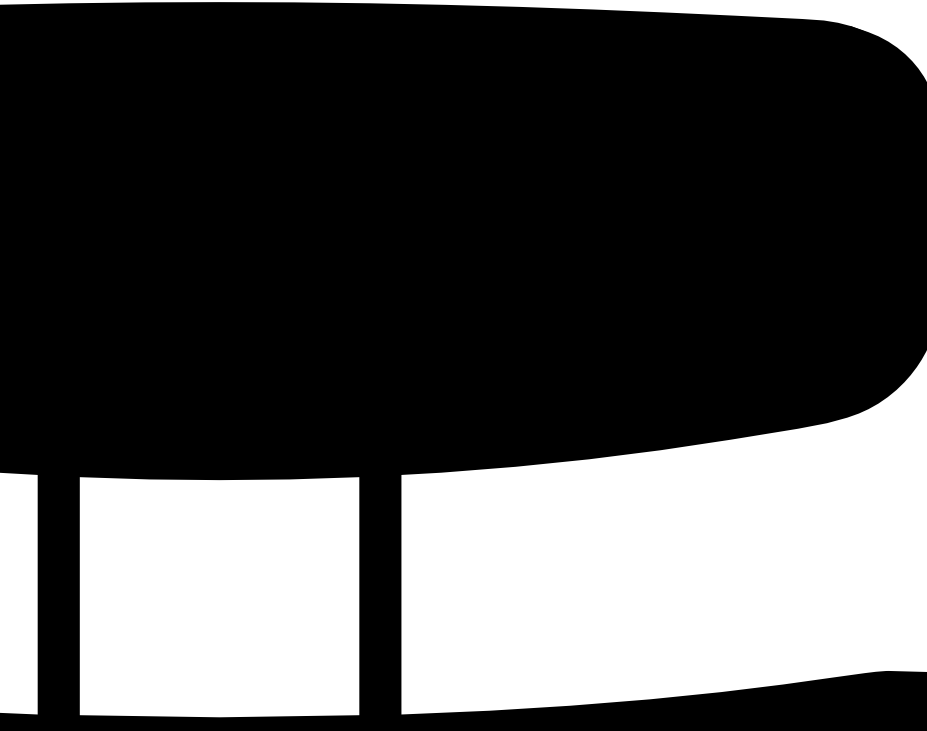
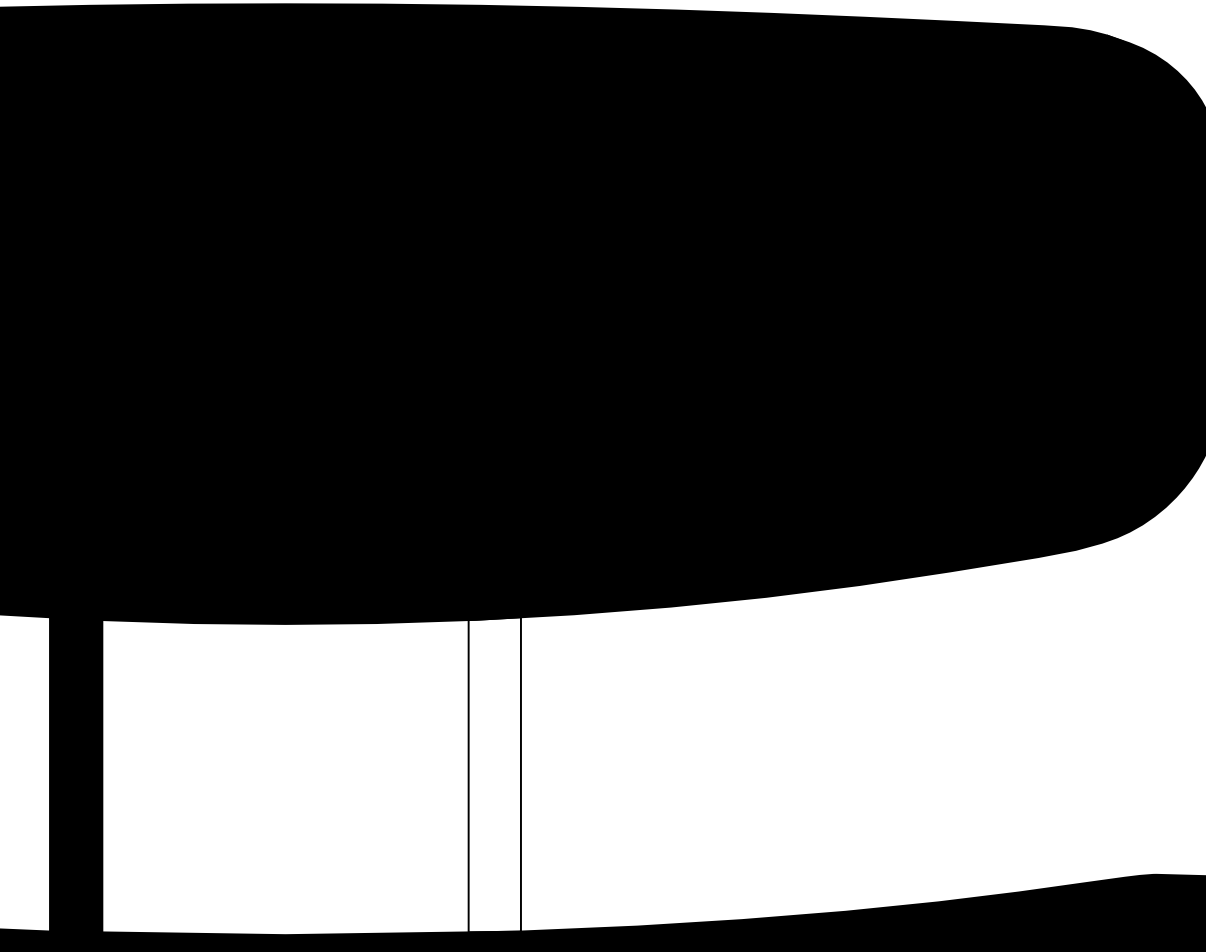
fill: (380, 594) -> (494, 774), removed

